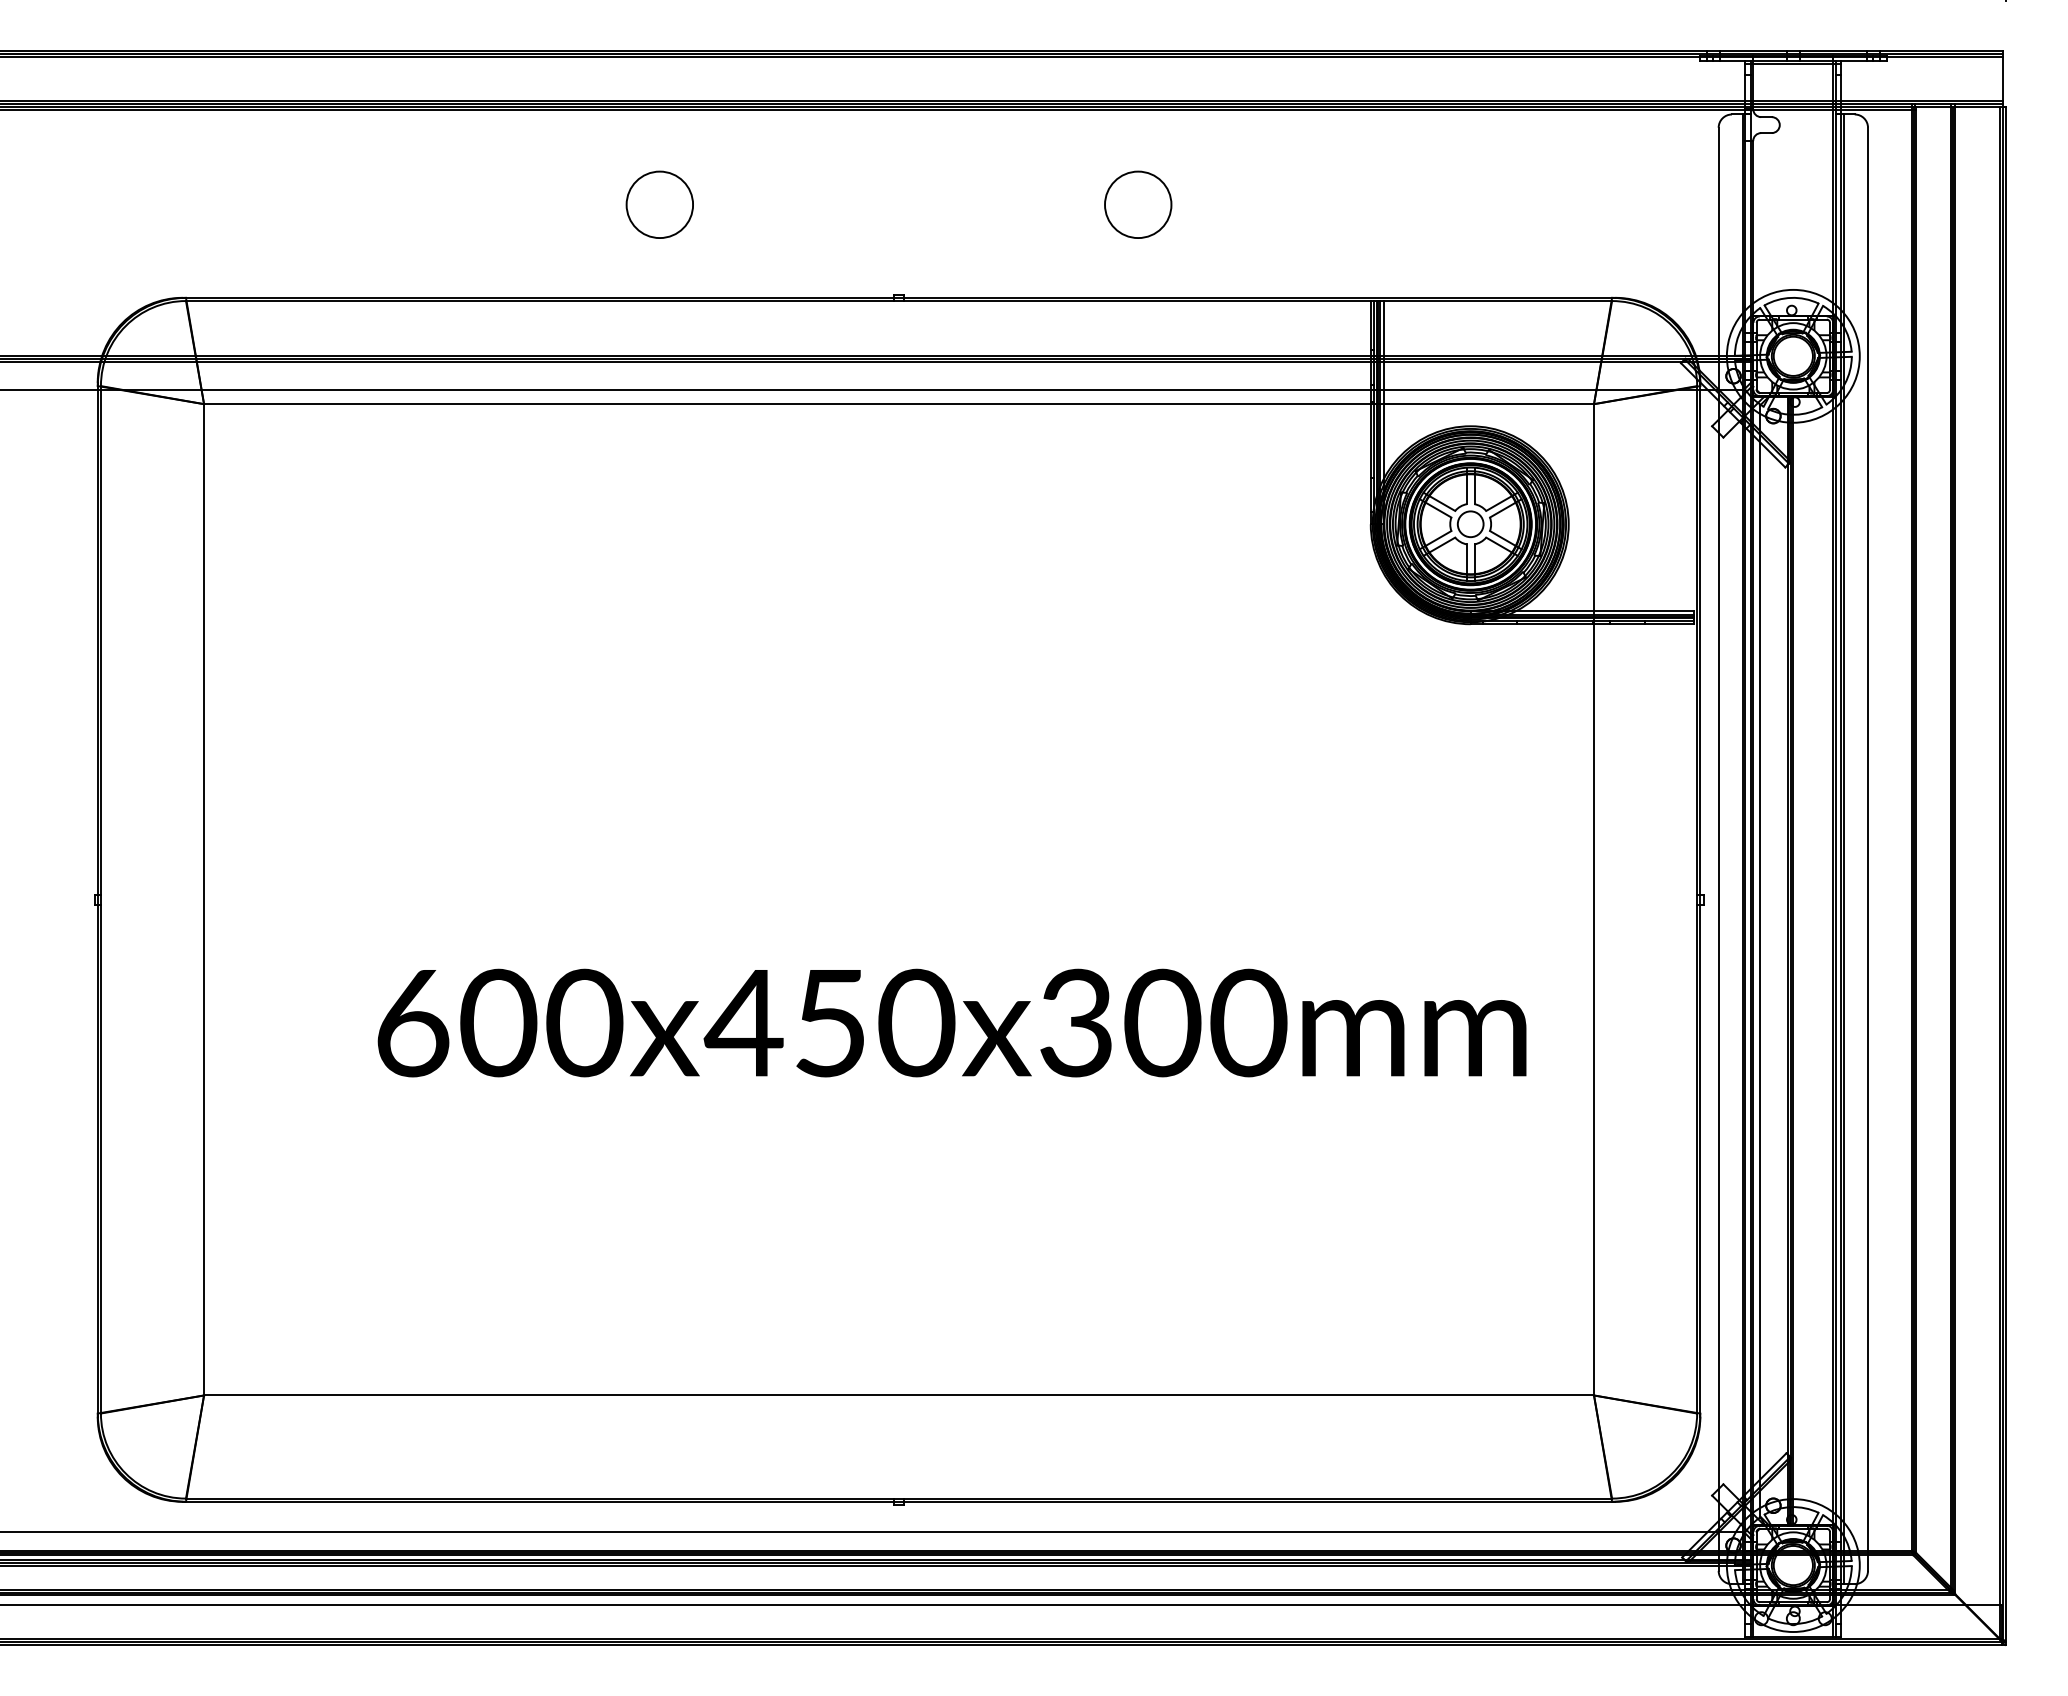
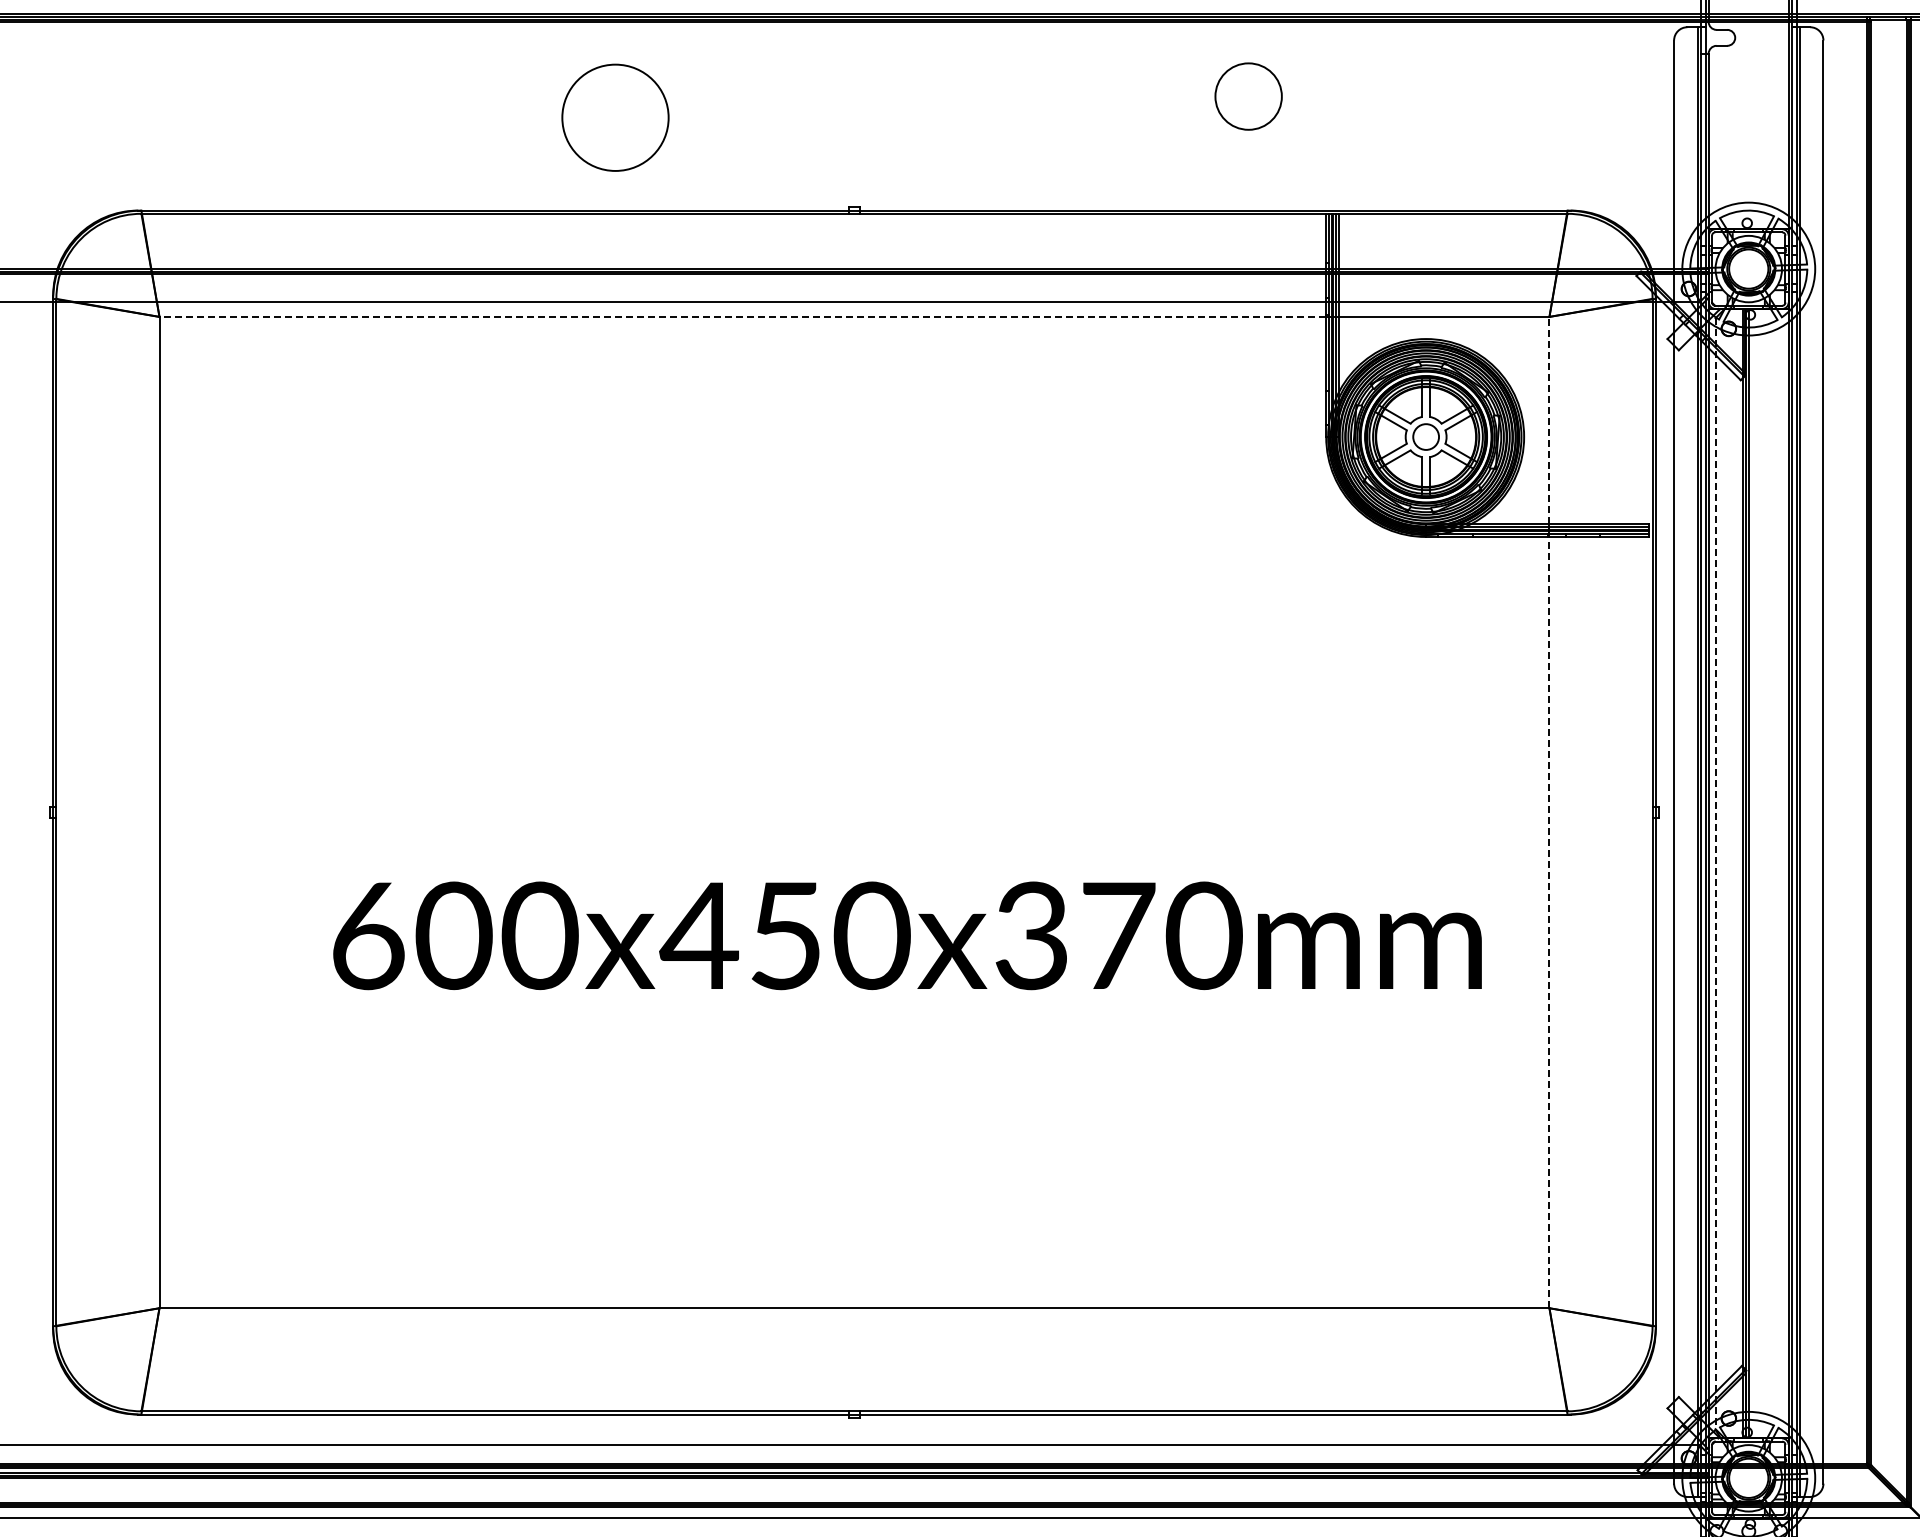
circle: (659, 204) -> (614, 117), size x1.6
circle: (1138, 204) -> (1248, 96), moved
line: (786, 404) -> (741, 317), solid -> dashed
line: (1594, 507) -> (1549, 420), solid -> dashed
line: (1760, 961) -> (1715, 874), solid -> dashed
line: (1594, 1009) -> (1549, 922), solid -> dashed
text: (1162, 1022) -> (1117, 935), 600x450x300mm -> 600x450x370mm

